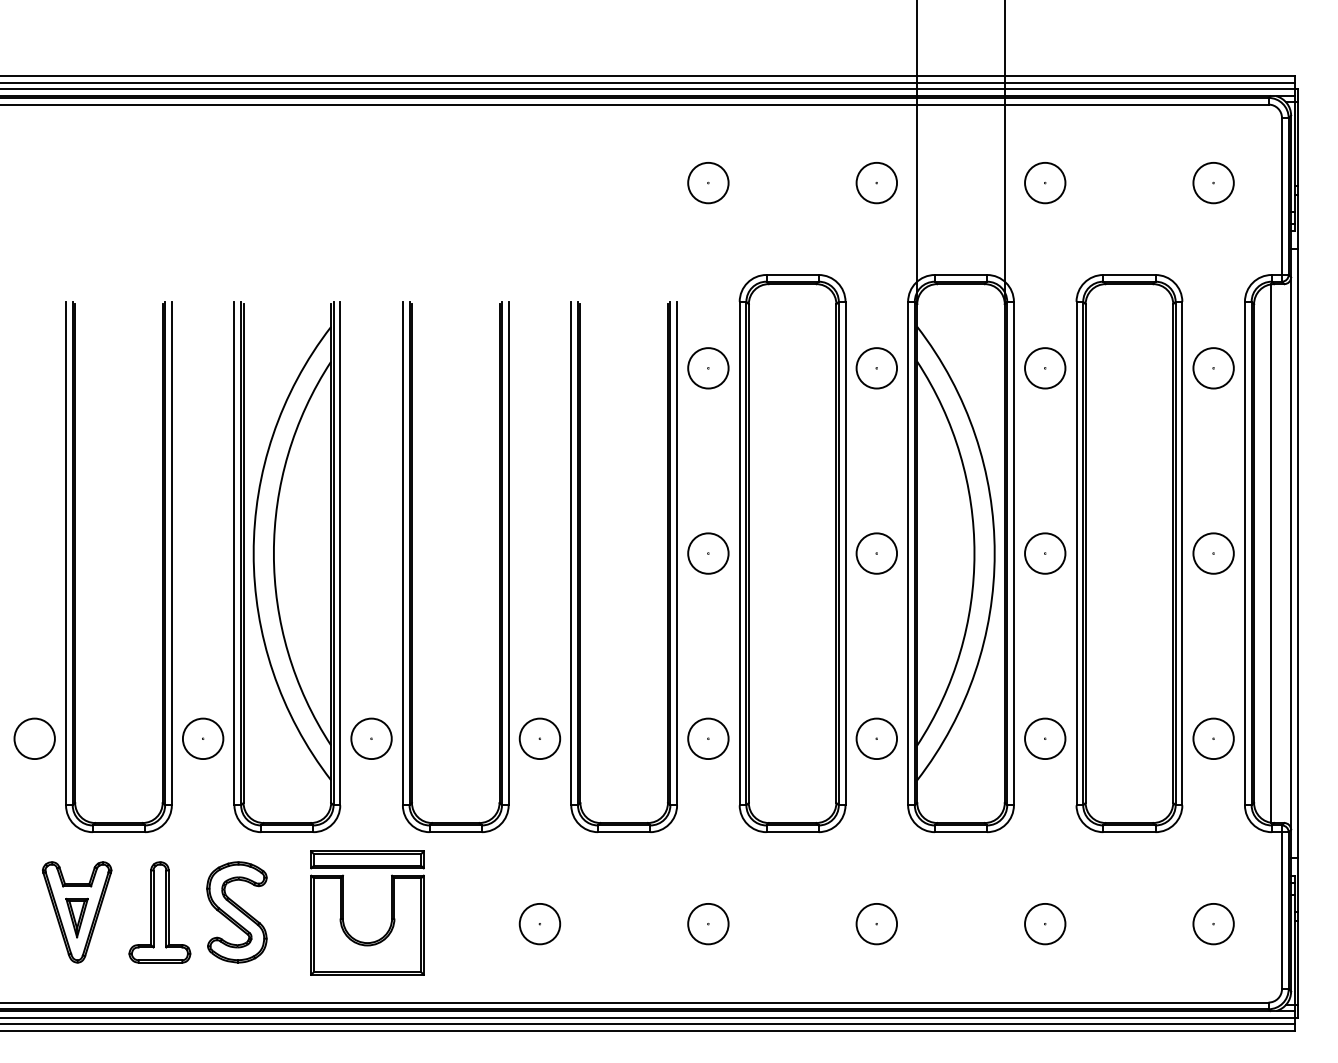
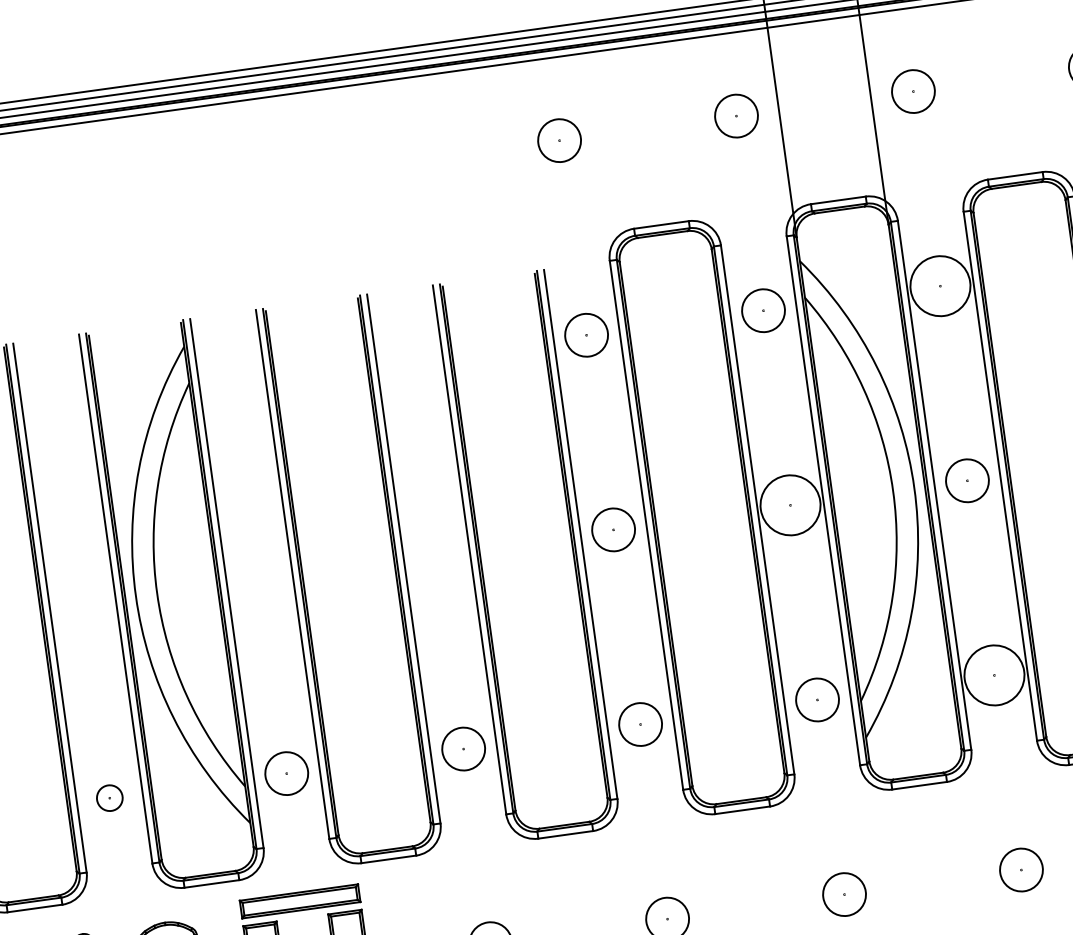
circle: (1045, 368) -> (940, 286), size x1.4
circle: (876, 553) -> (790, 505), size x1.4
circle: (202, 738) -> (109, 797), size x0.6
circle: (1045, 738) -> (994, 675), size x1.4

